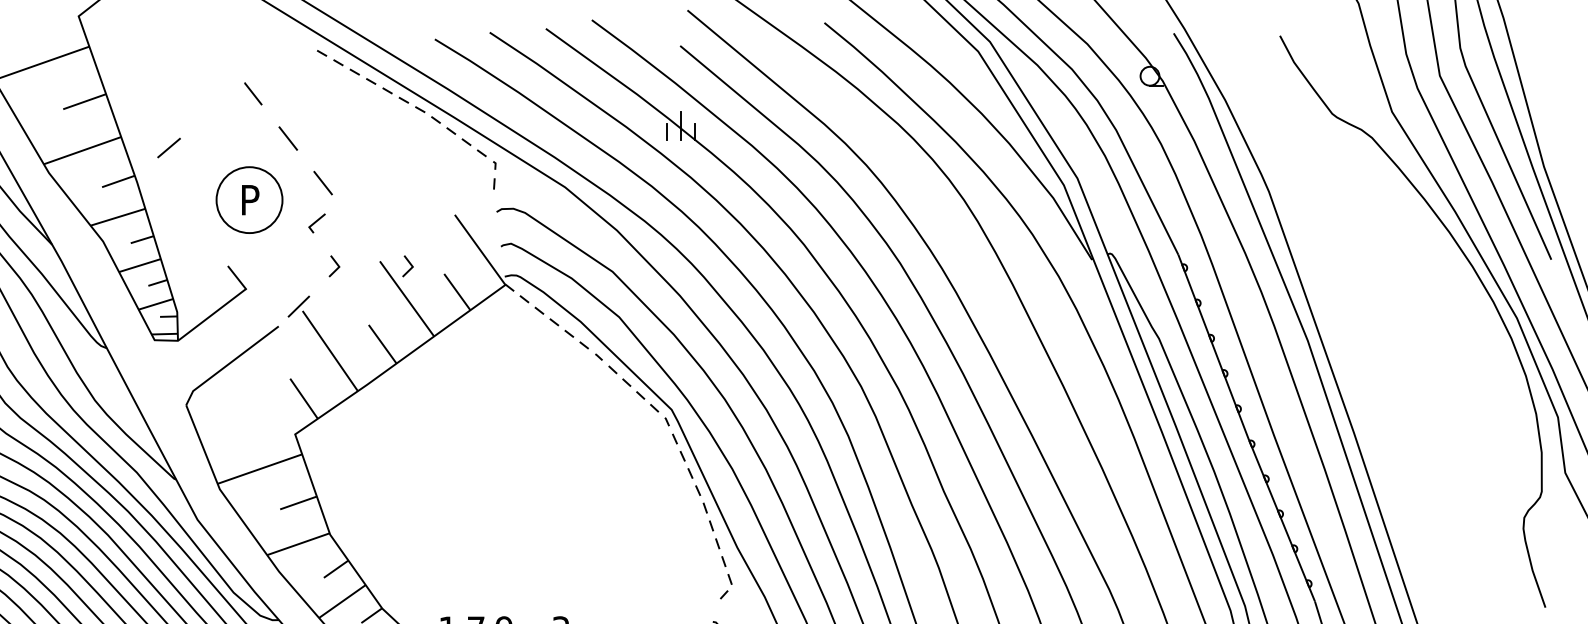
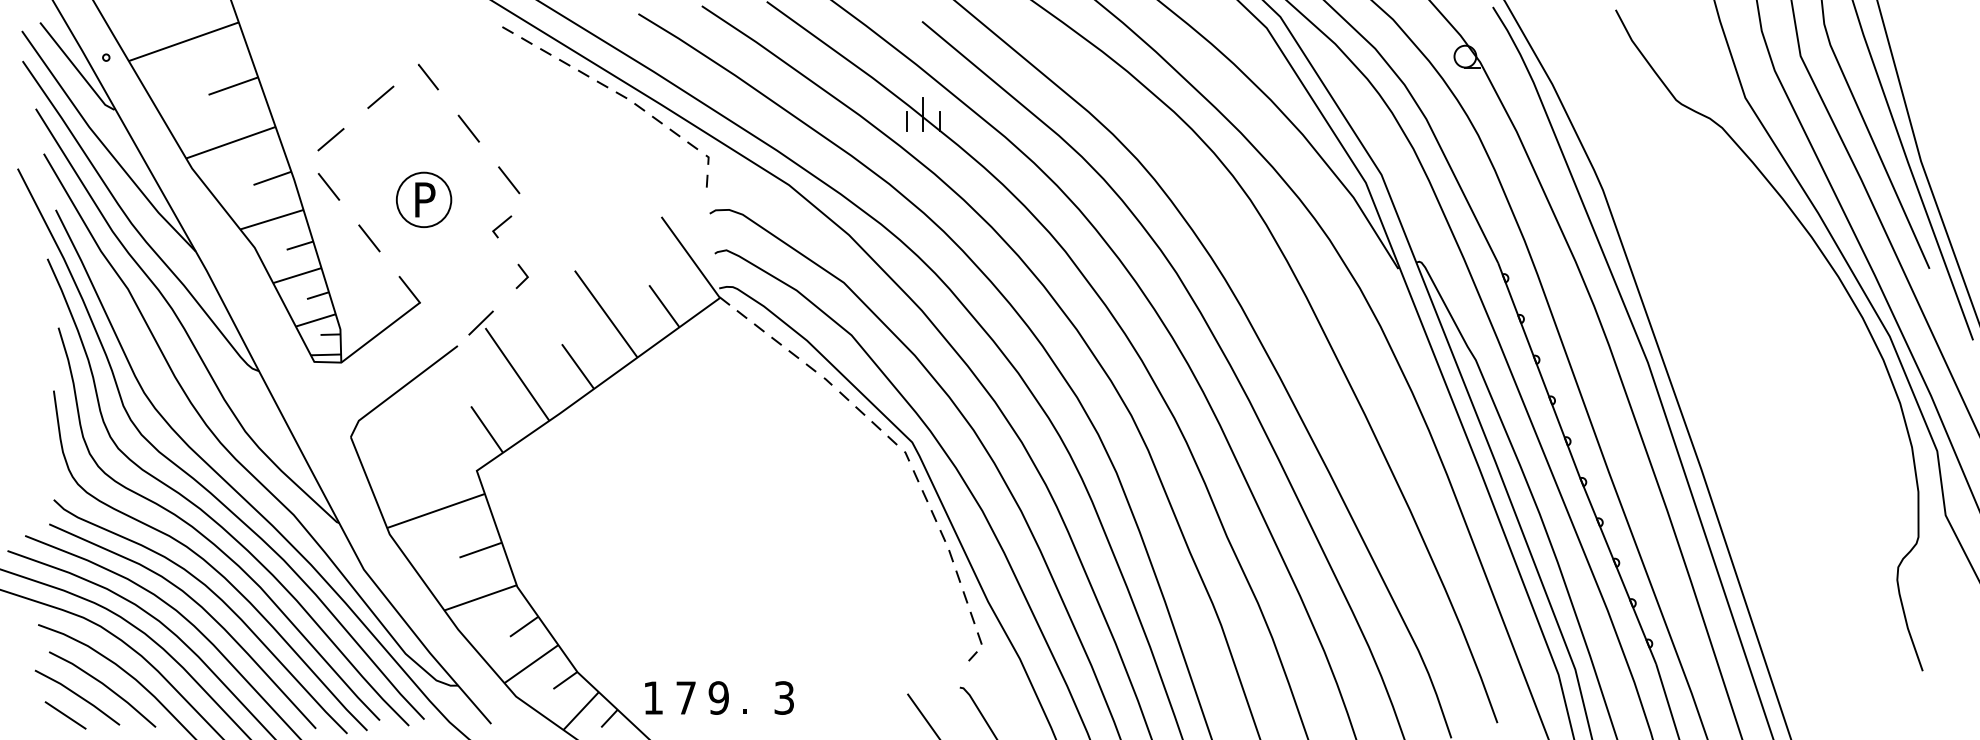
line: (211, 110) -> (380, 96), added
line: (166, 188) -> (328, 186), added
circle: (249, 199) -> (423, 199), size x0.71
line: (202, 233) -> (369, 238), added
line: (409, 263) -> (608, 273), removed

